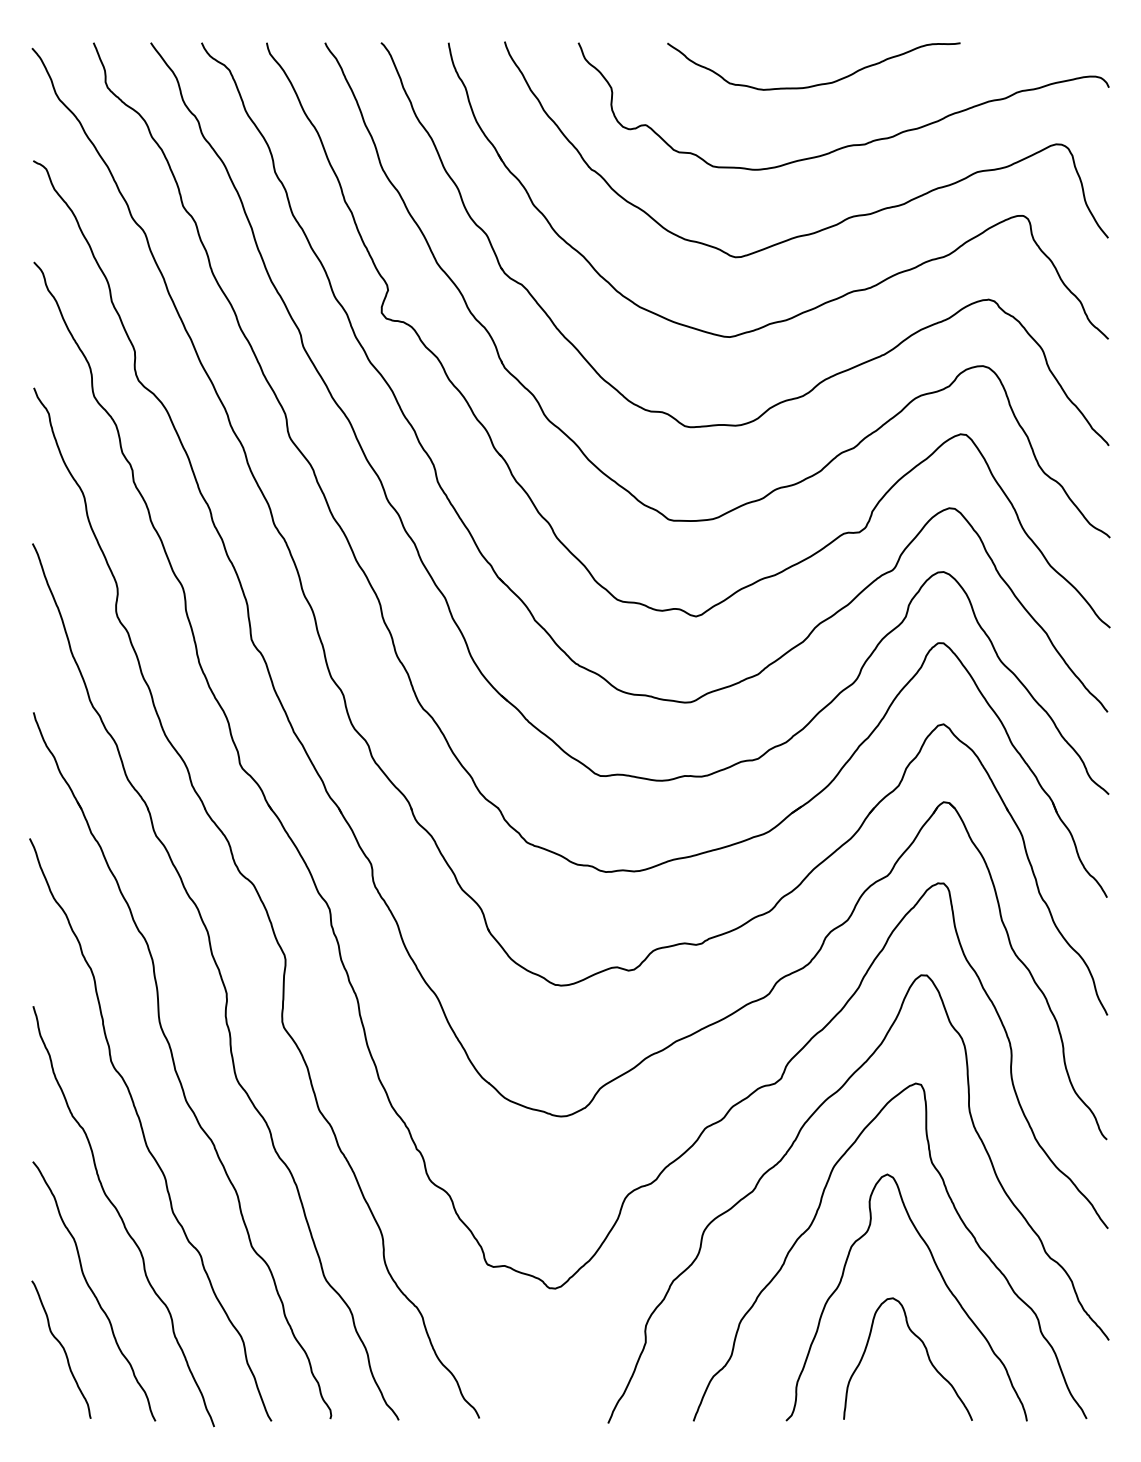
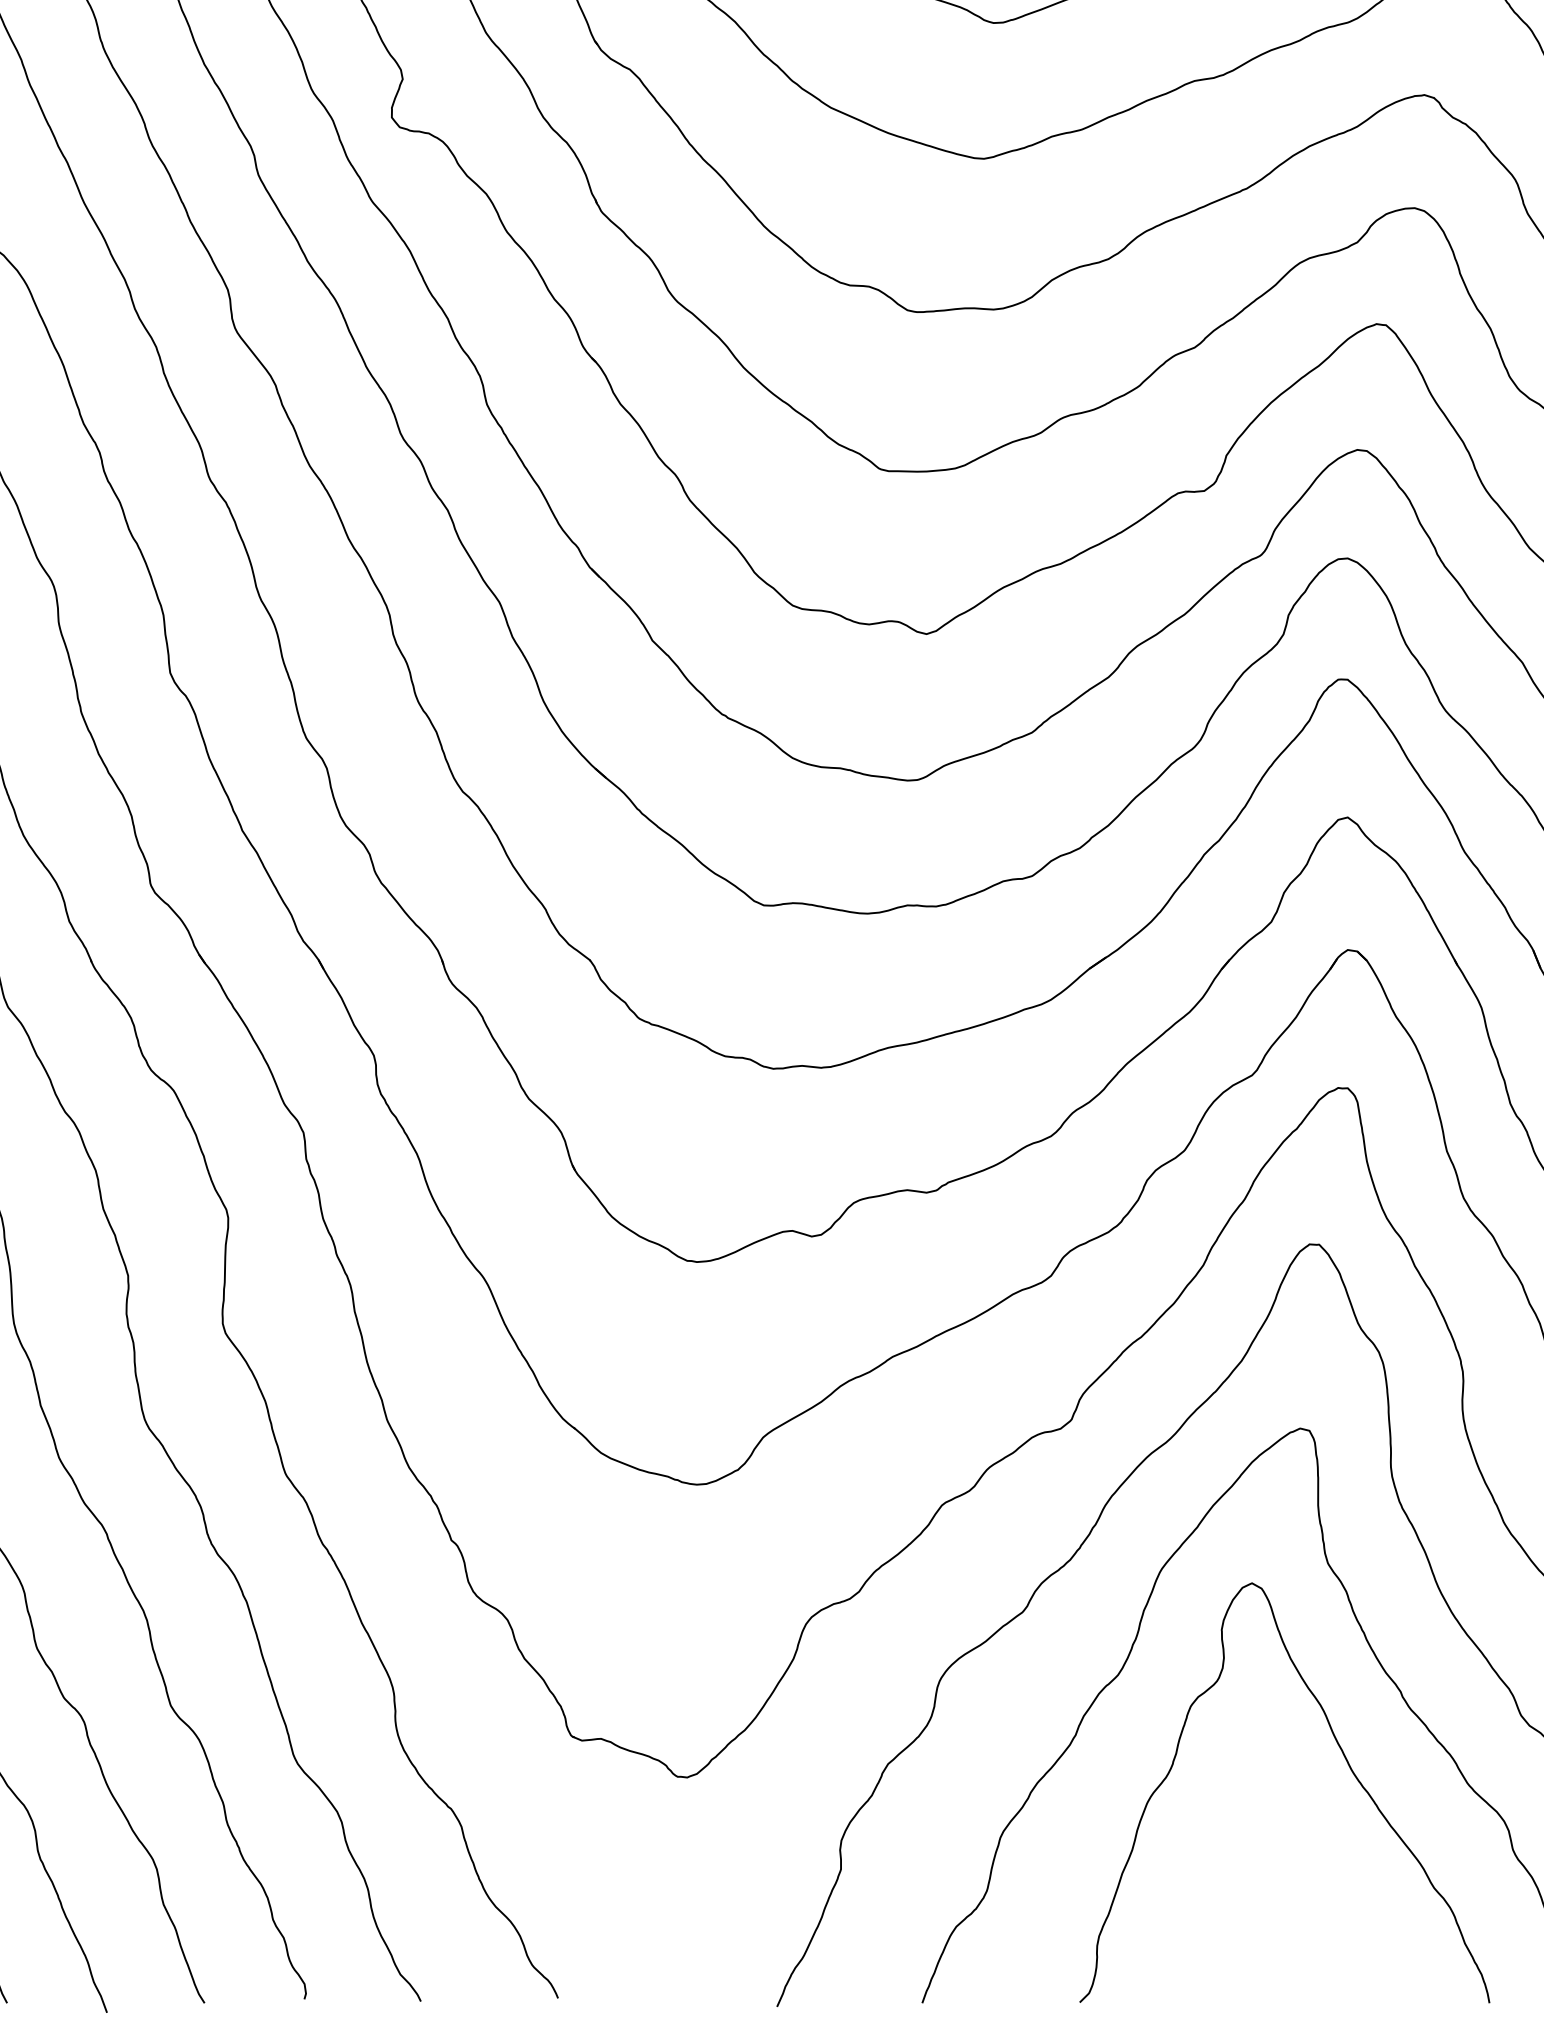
curve: (926, 1353) -> (1318, 1887), removed

